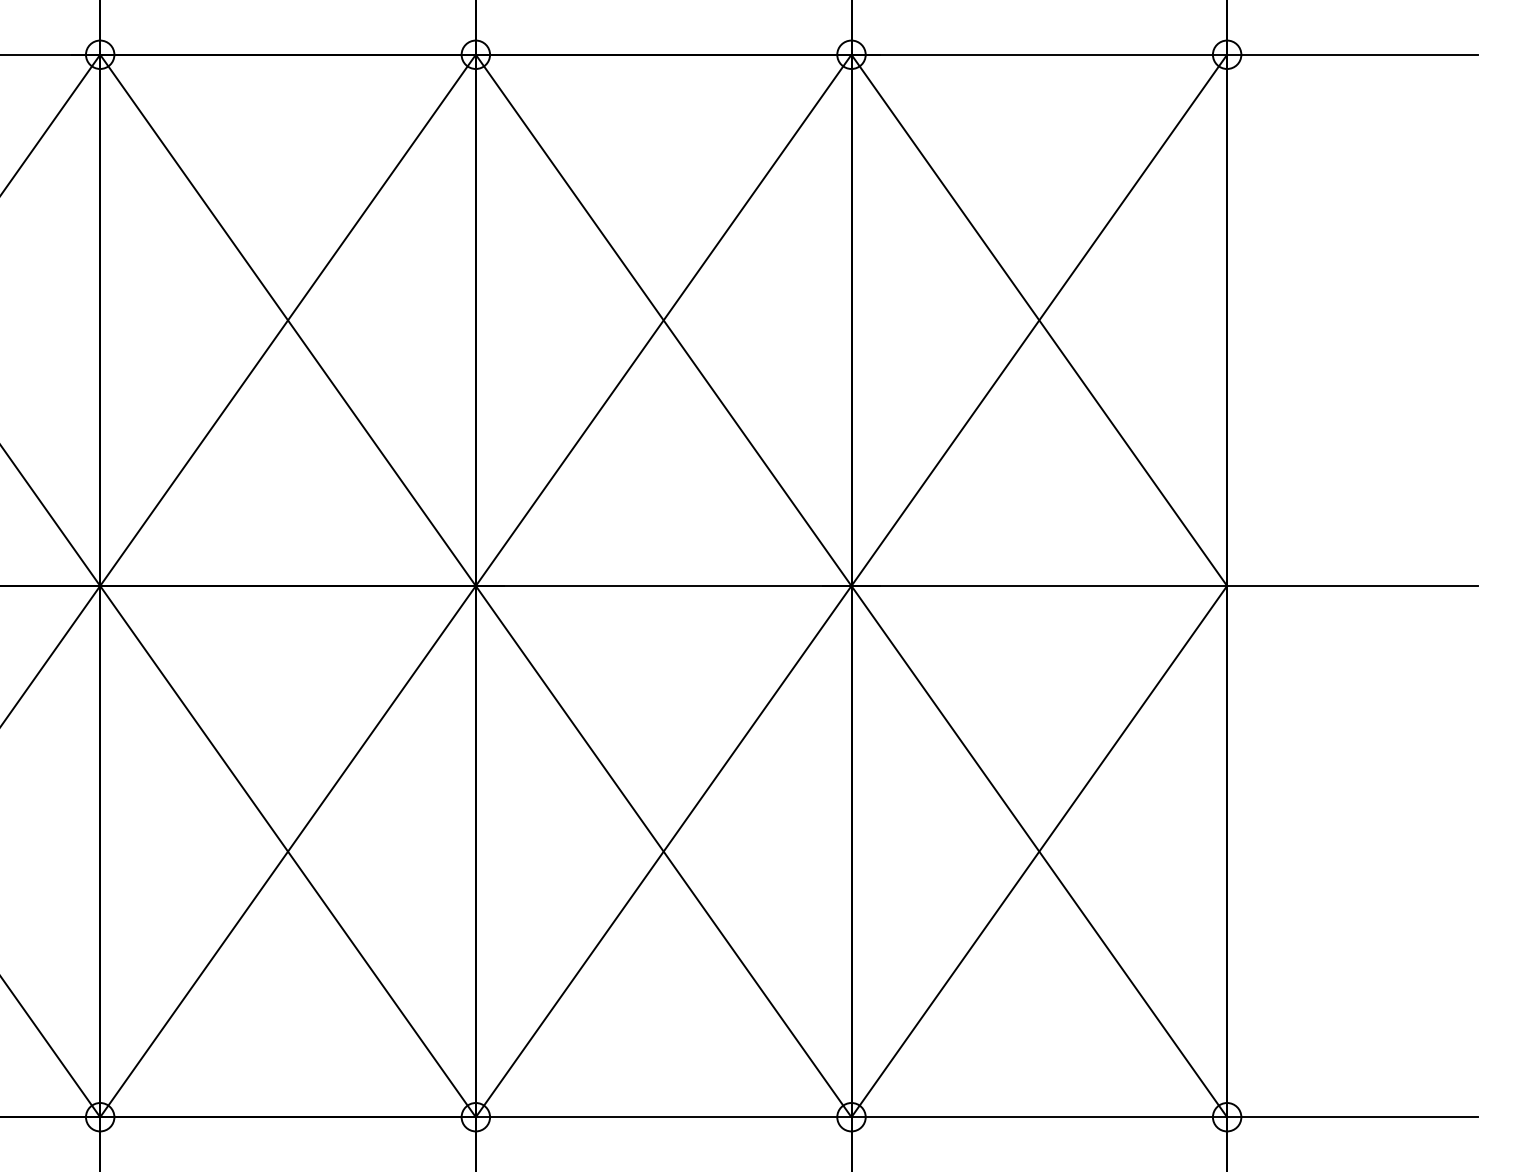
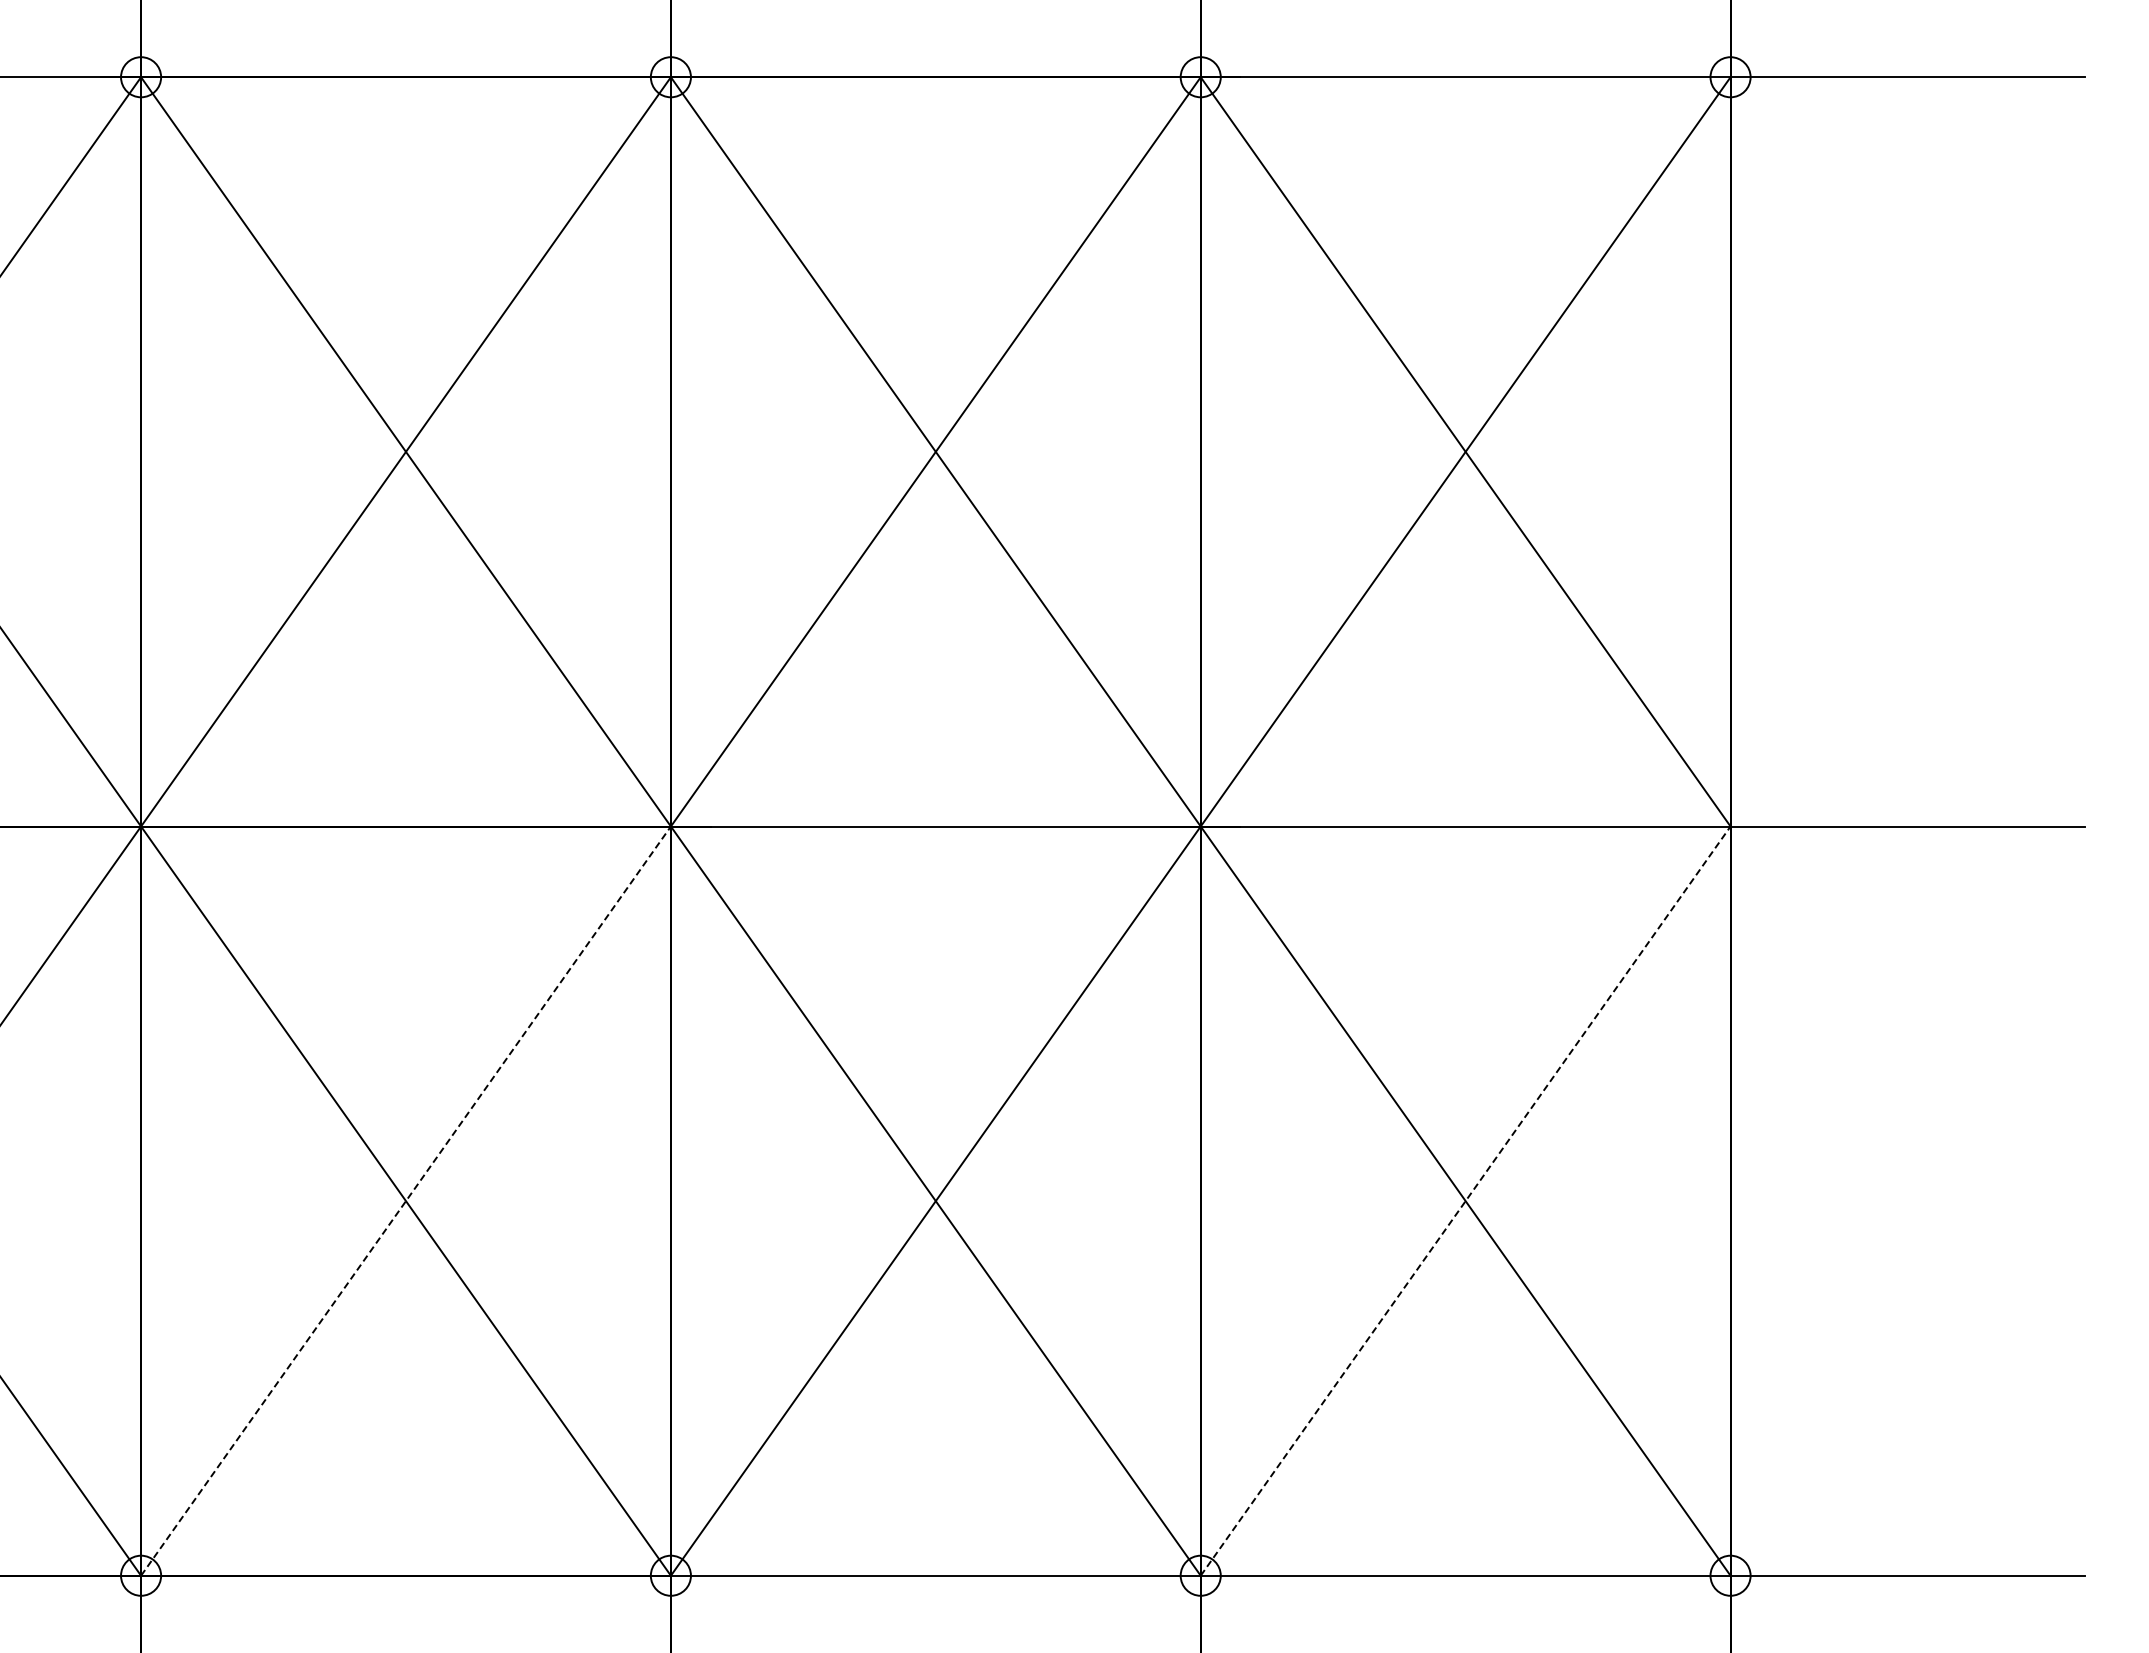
line: (288, 851) -> (406, 1201), solid -> dashed
line: (1039, 851) -> (1465, 1201), solid -> dashed

